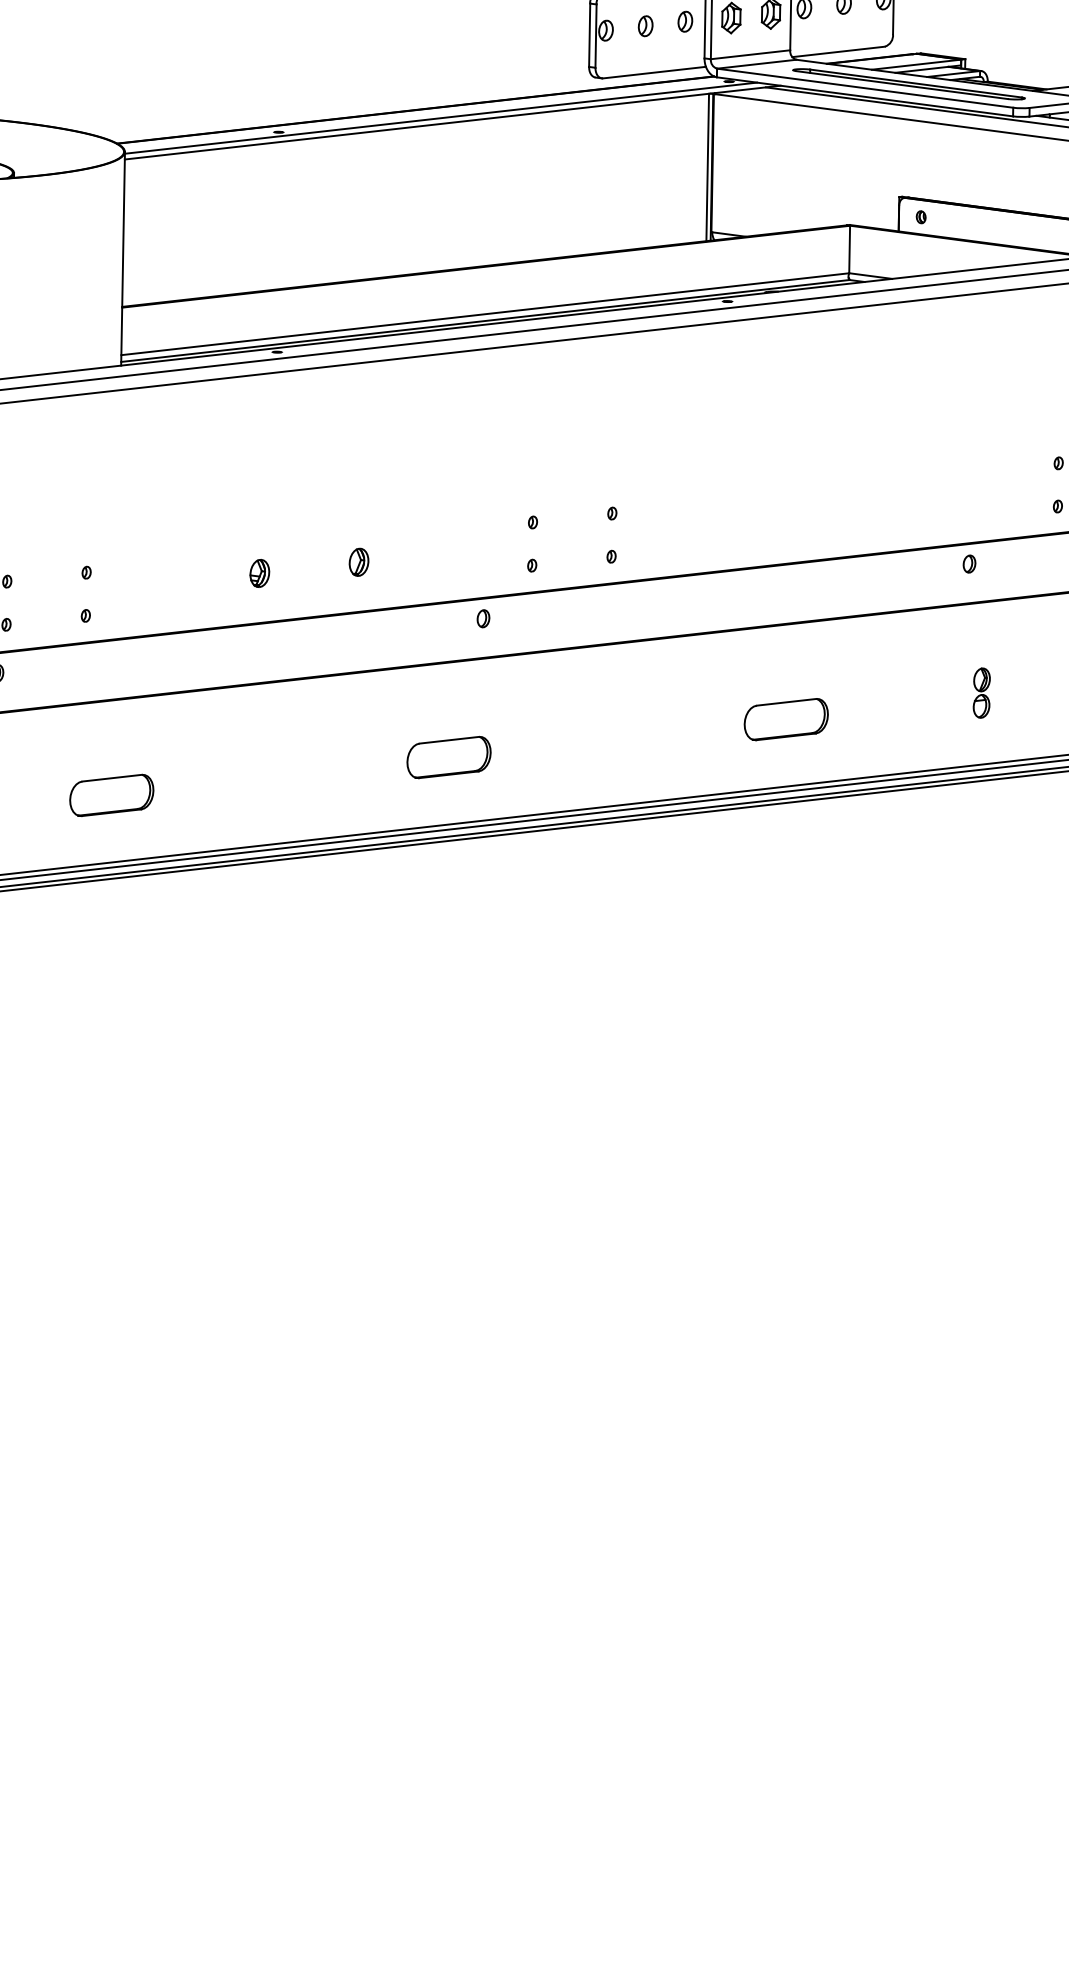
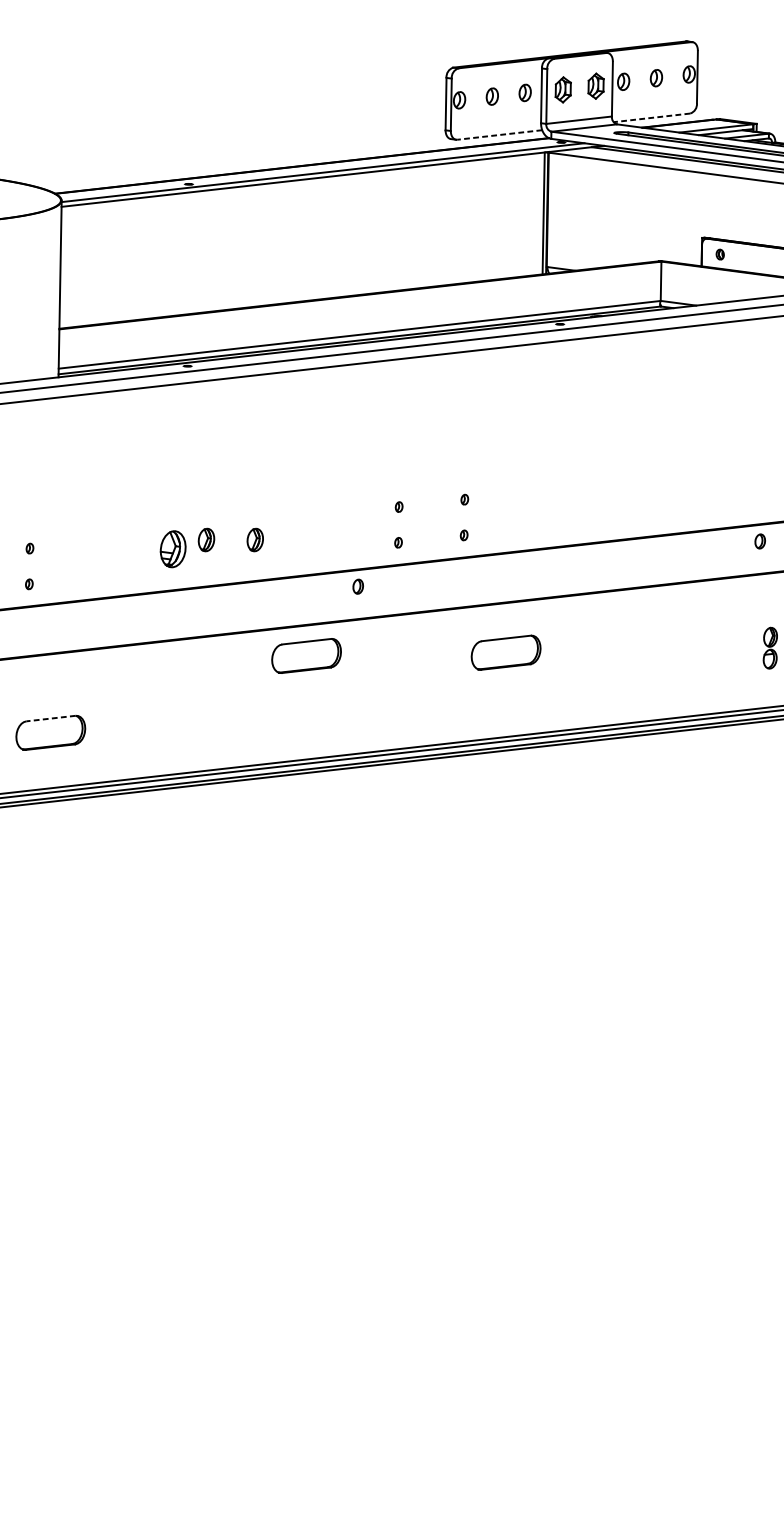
line: (838, 51) -> (651, 117), solid -> dashed
line: (654, 72) -> (499, 134), solid -> dashed
part: (299, 561) -> (206, 539), added
part: (259, 573) -> (172, 549), size x1.6
part: (785, 719) -> (505, 652), moved
part: (448, 757) -> (306, 655), moved
line: (112, 778) -> (51, 718), solid -> dashed

